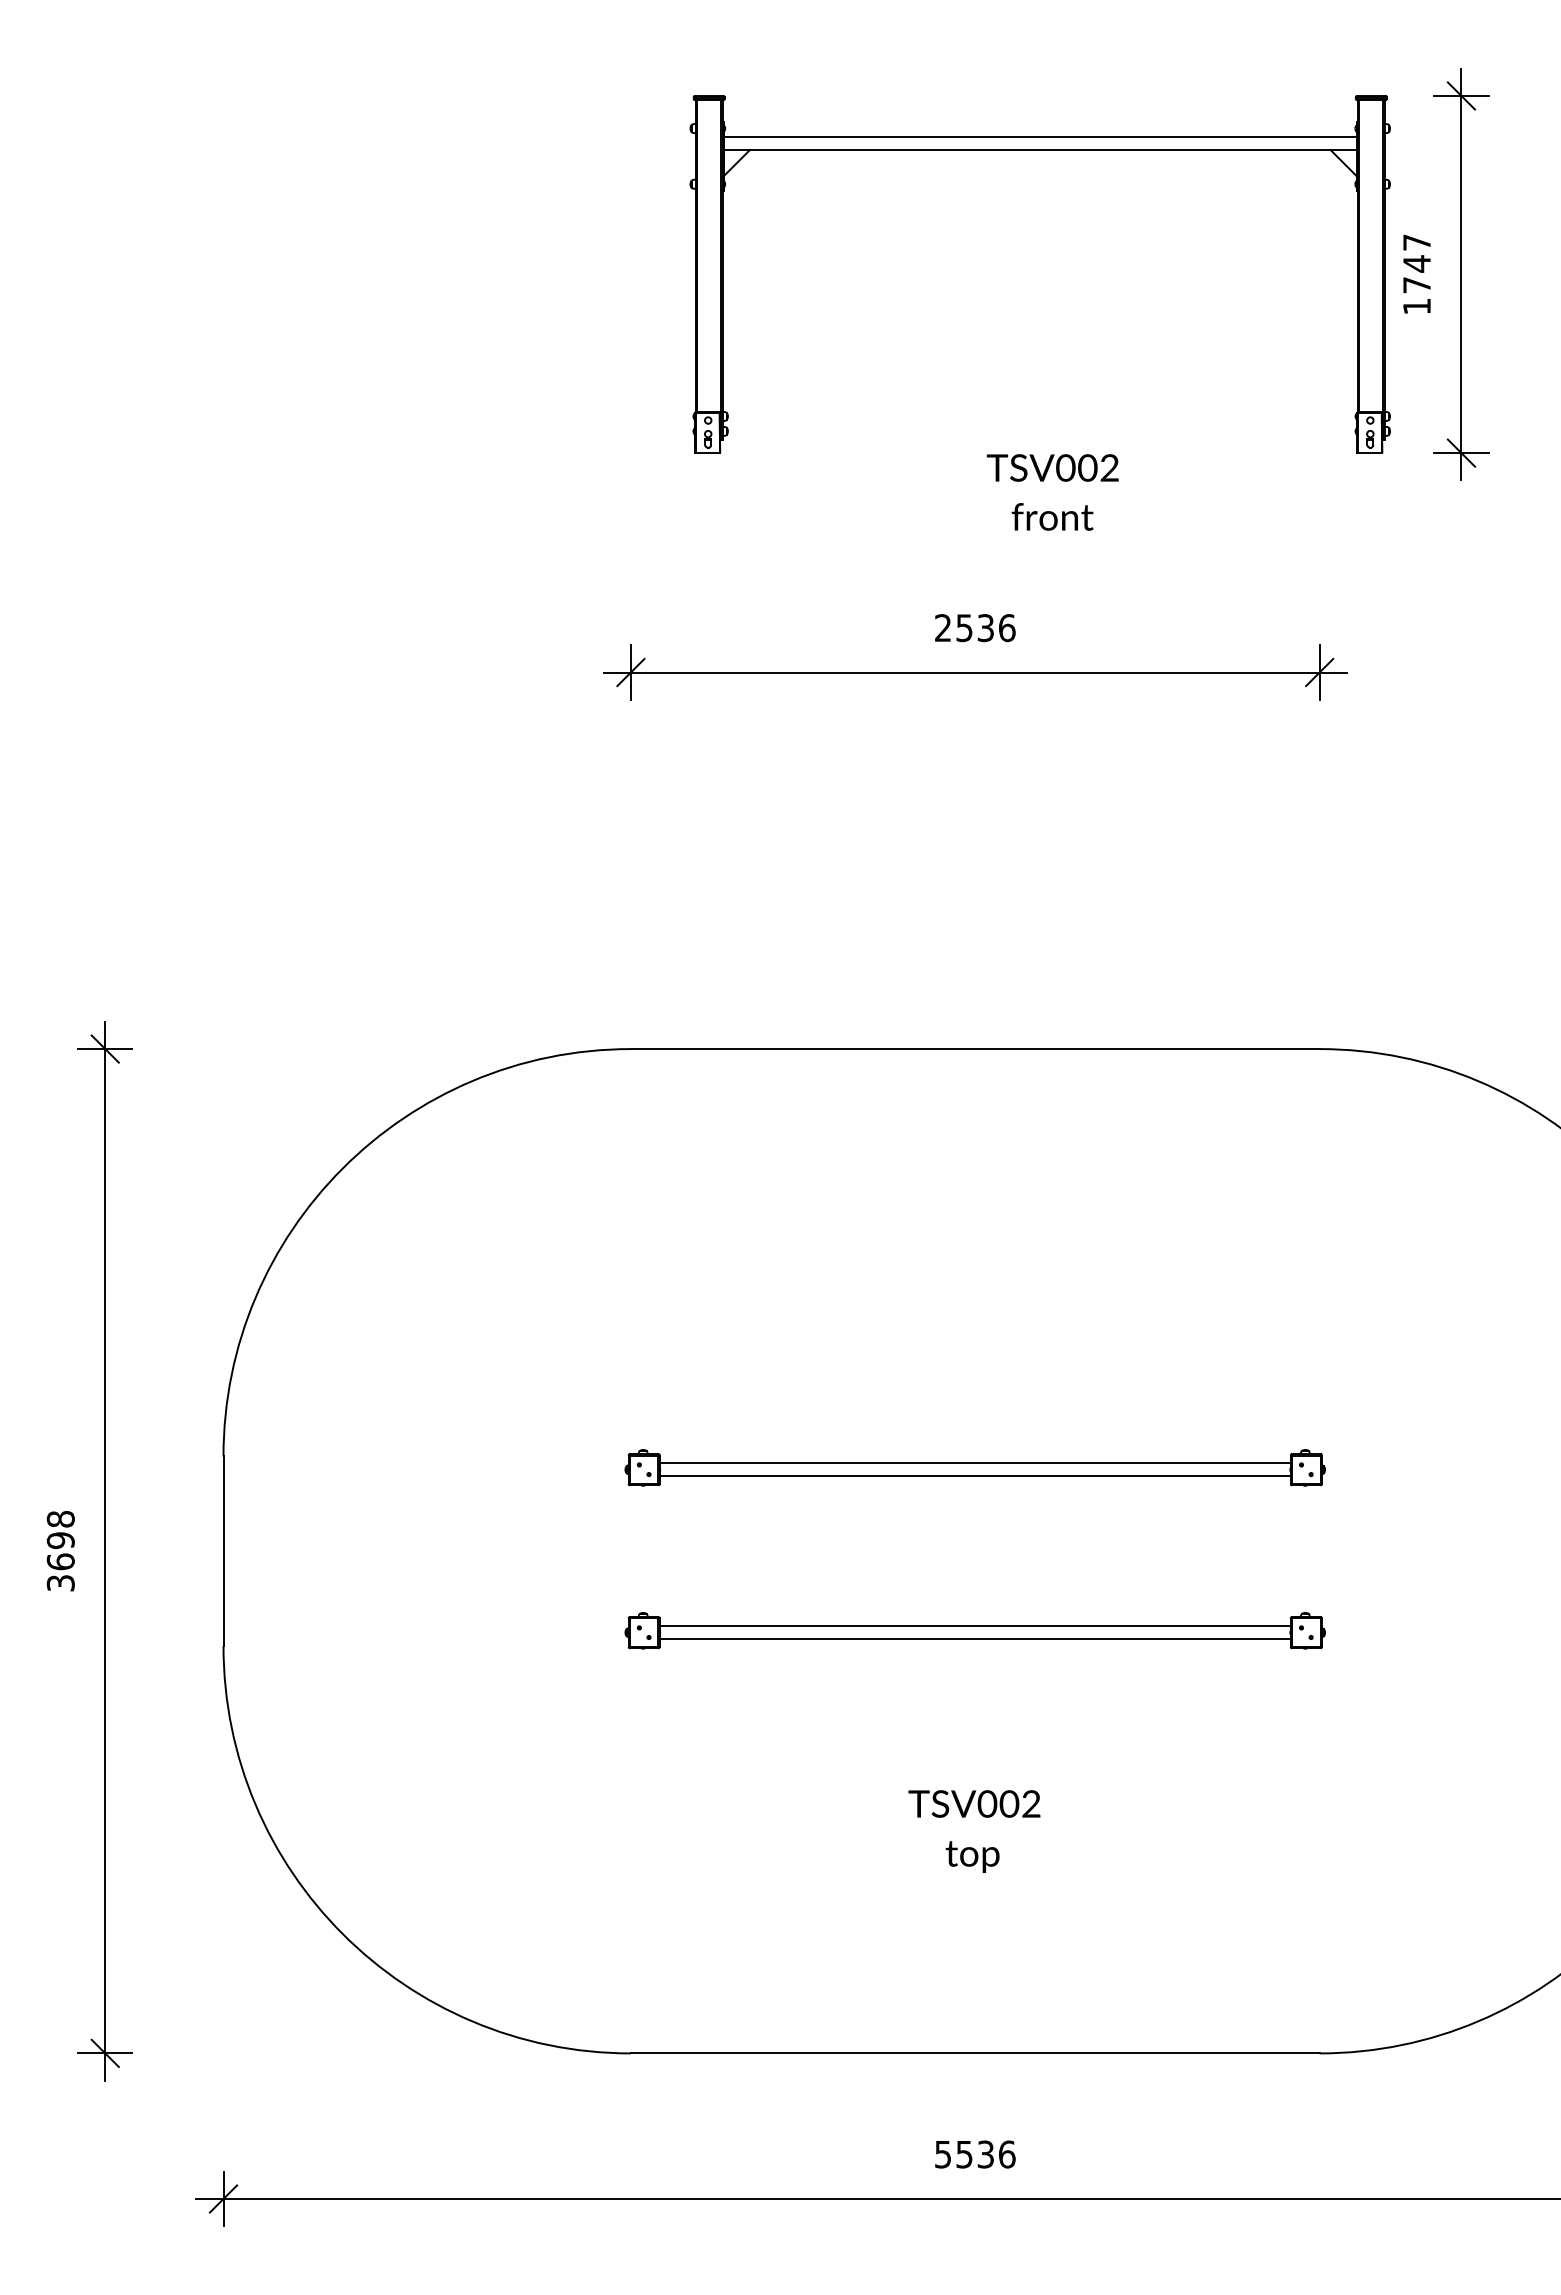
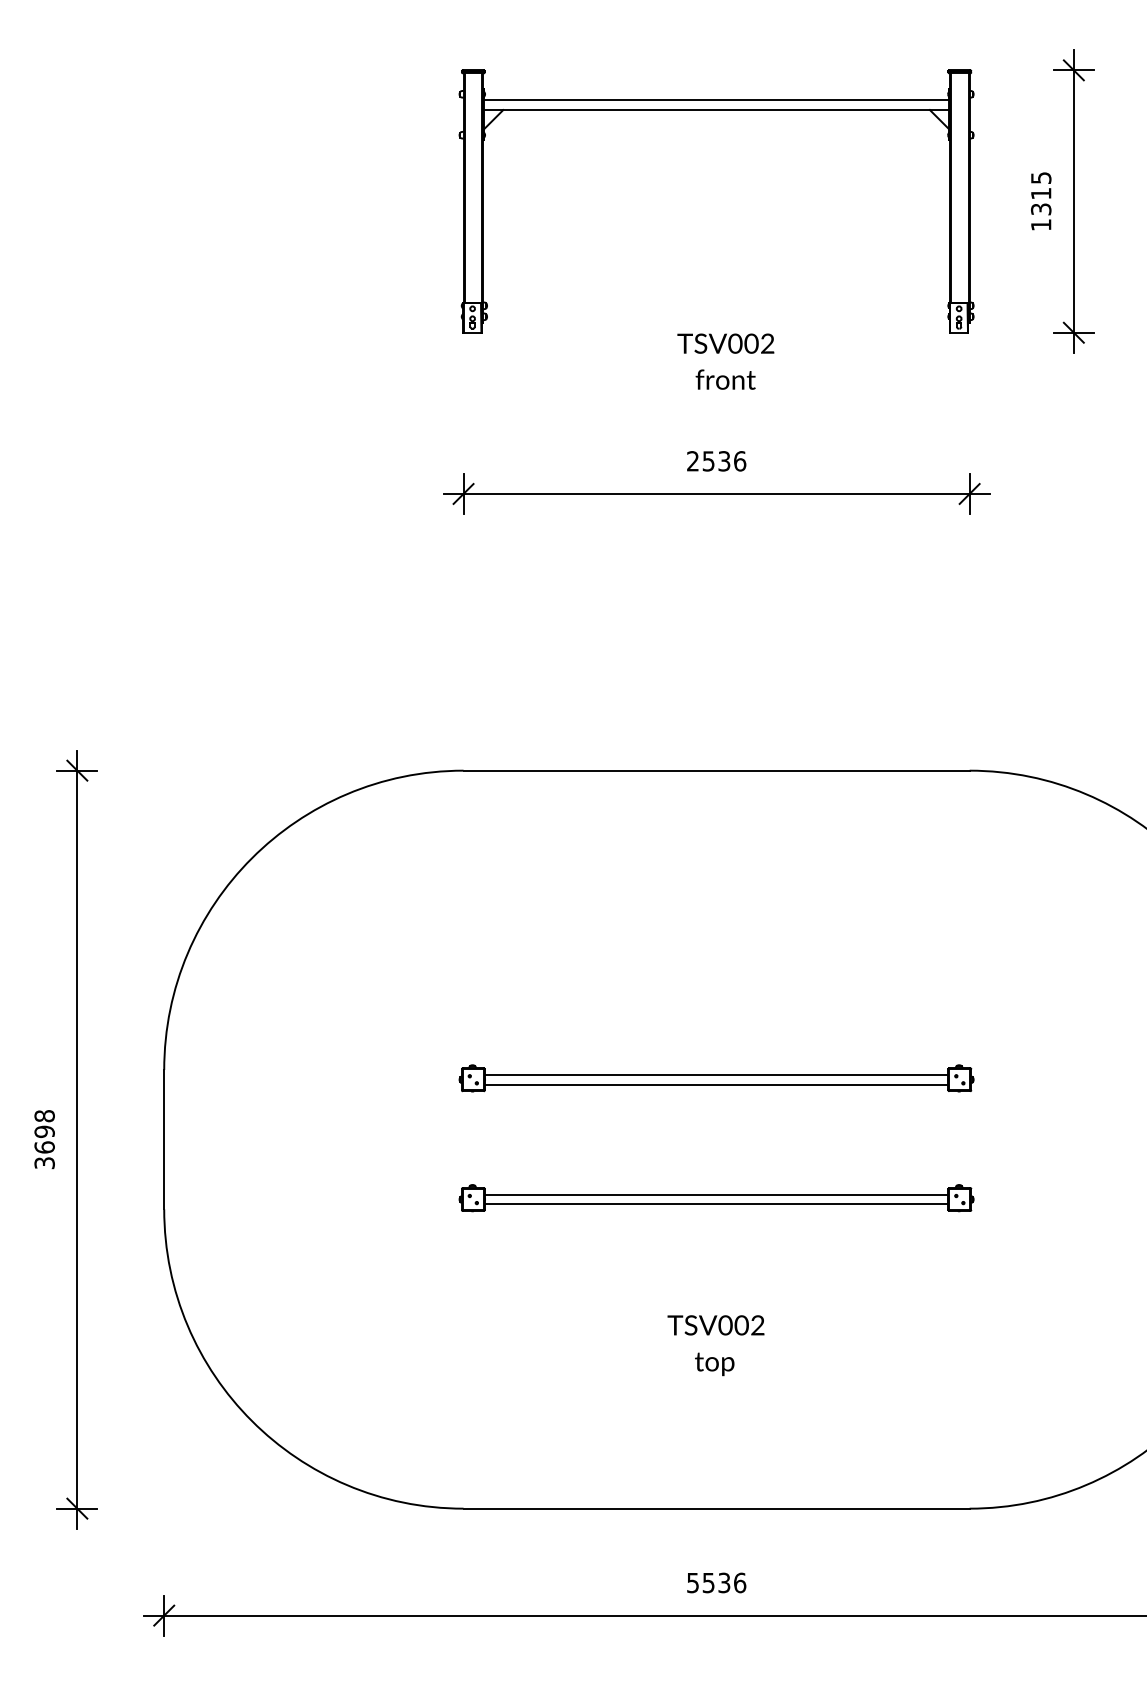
text: (1417, 263) -> (1041, 193), 1747 -> 1315
part: (1032, 454) -> (710, 333), moved

